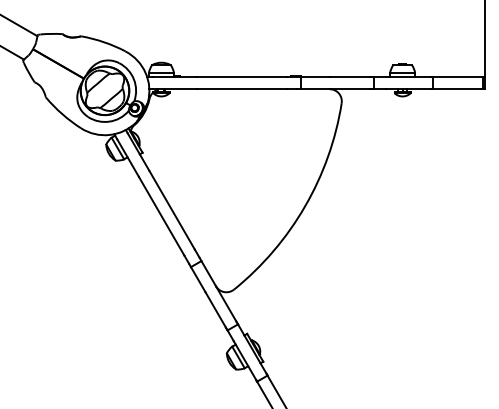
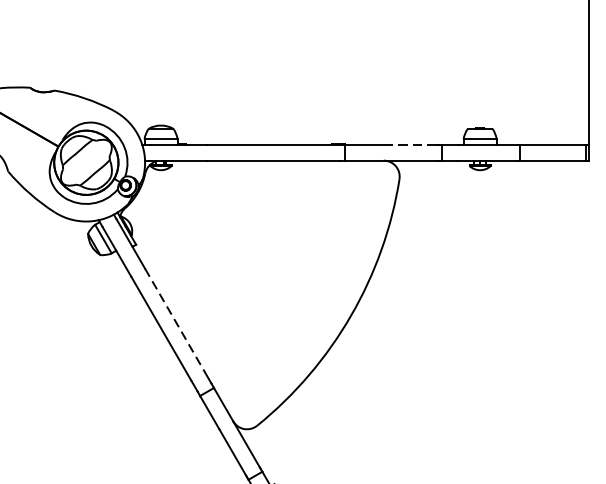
line: (350, 77) -> (411, 145), solid -> dashed
line: (172, 210) -> (175, 321), solid -> dashed

